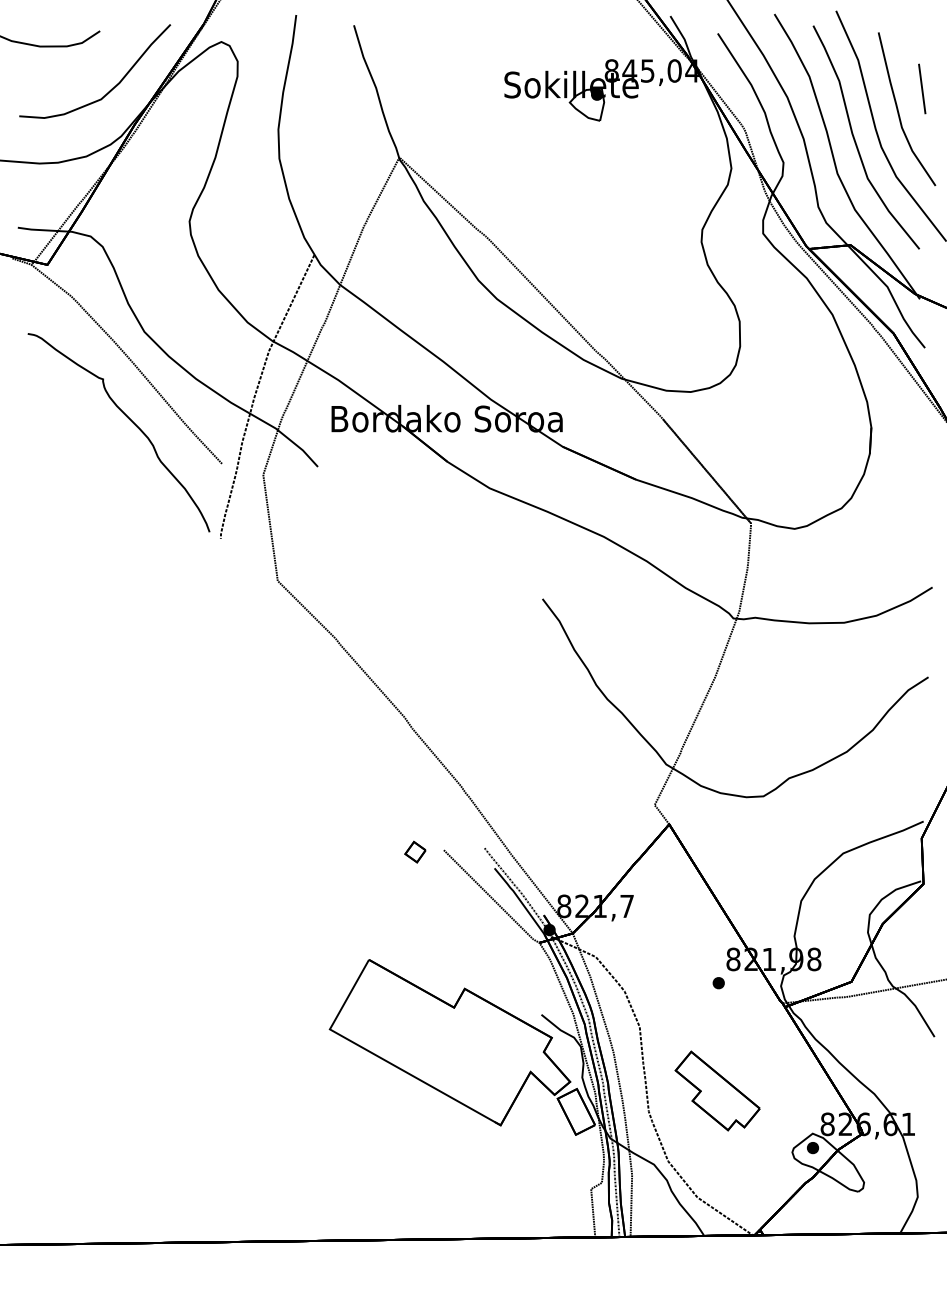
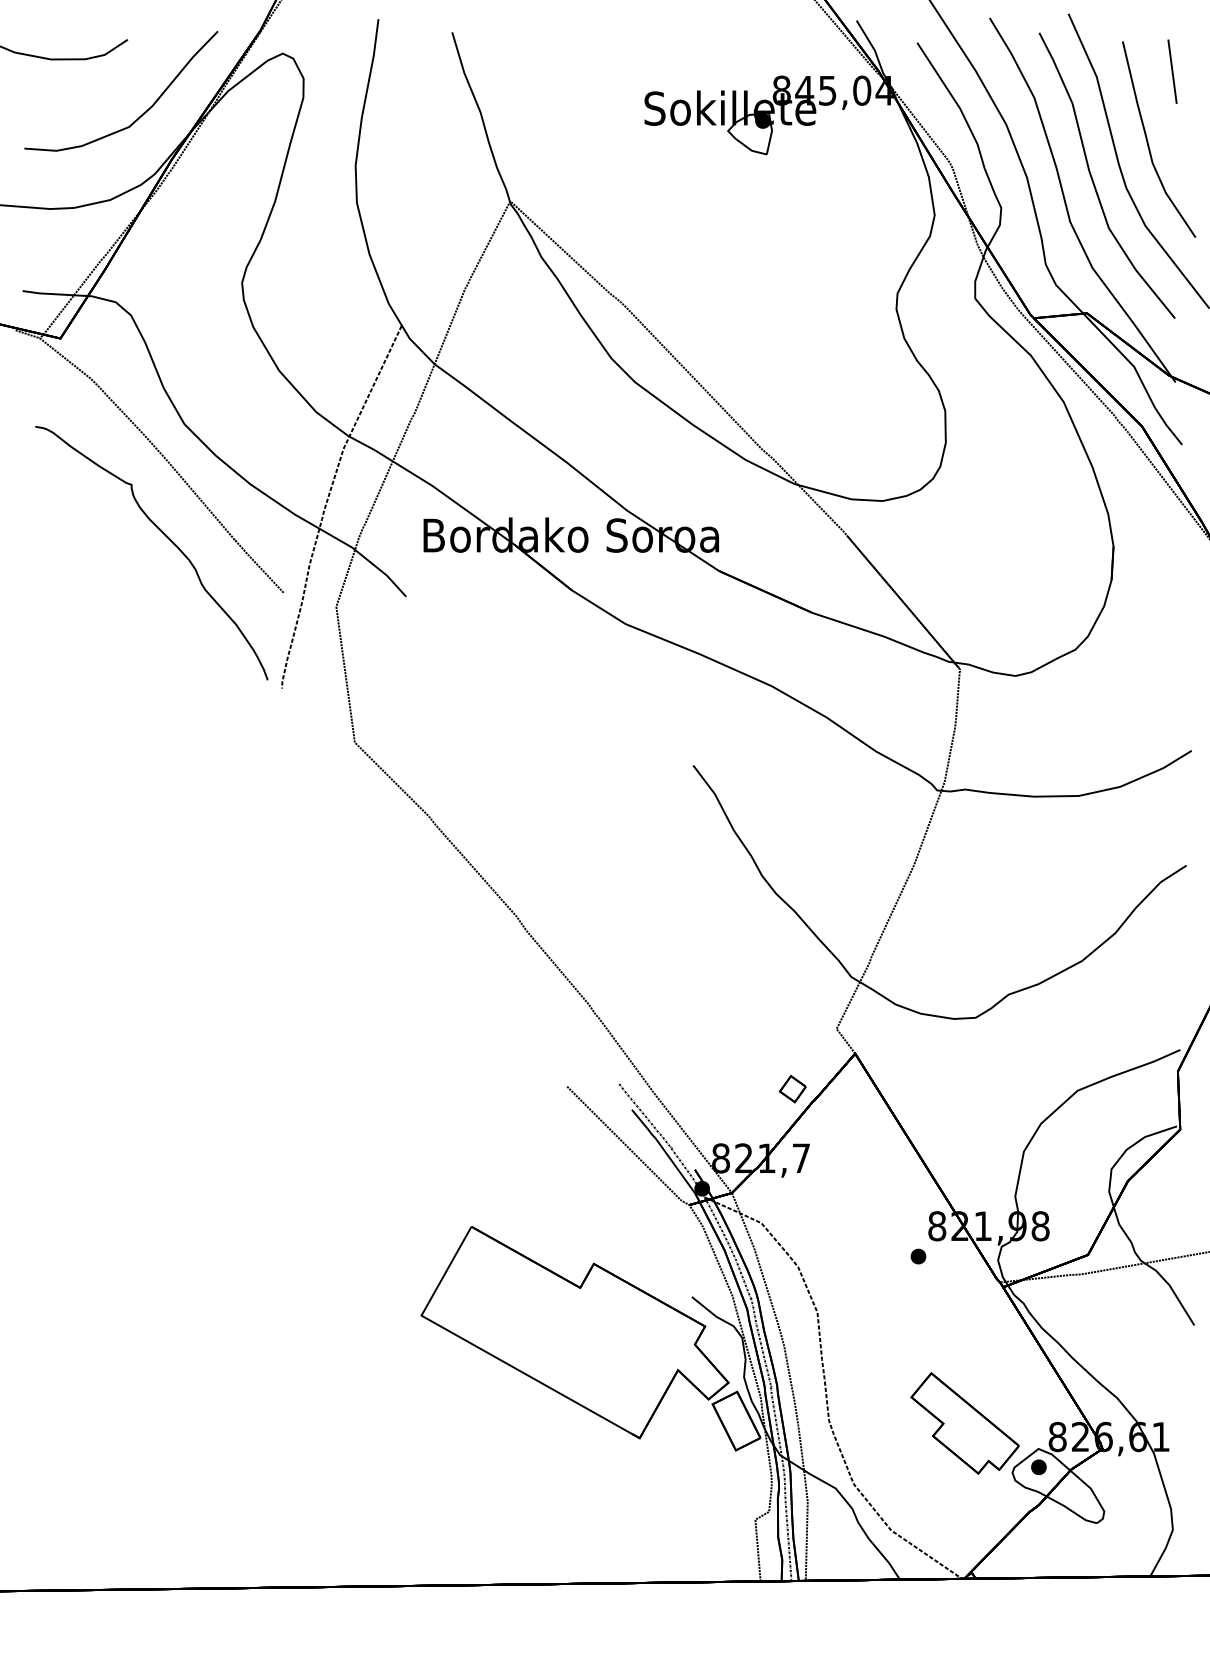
line: (922, 88) -> (1172, 71), moved
part: (415, 852) -> (792, 1089), moved
part: (717, 1091) -> (964, 1423), moved

